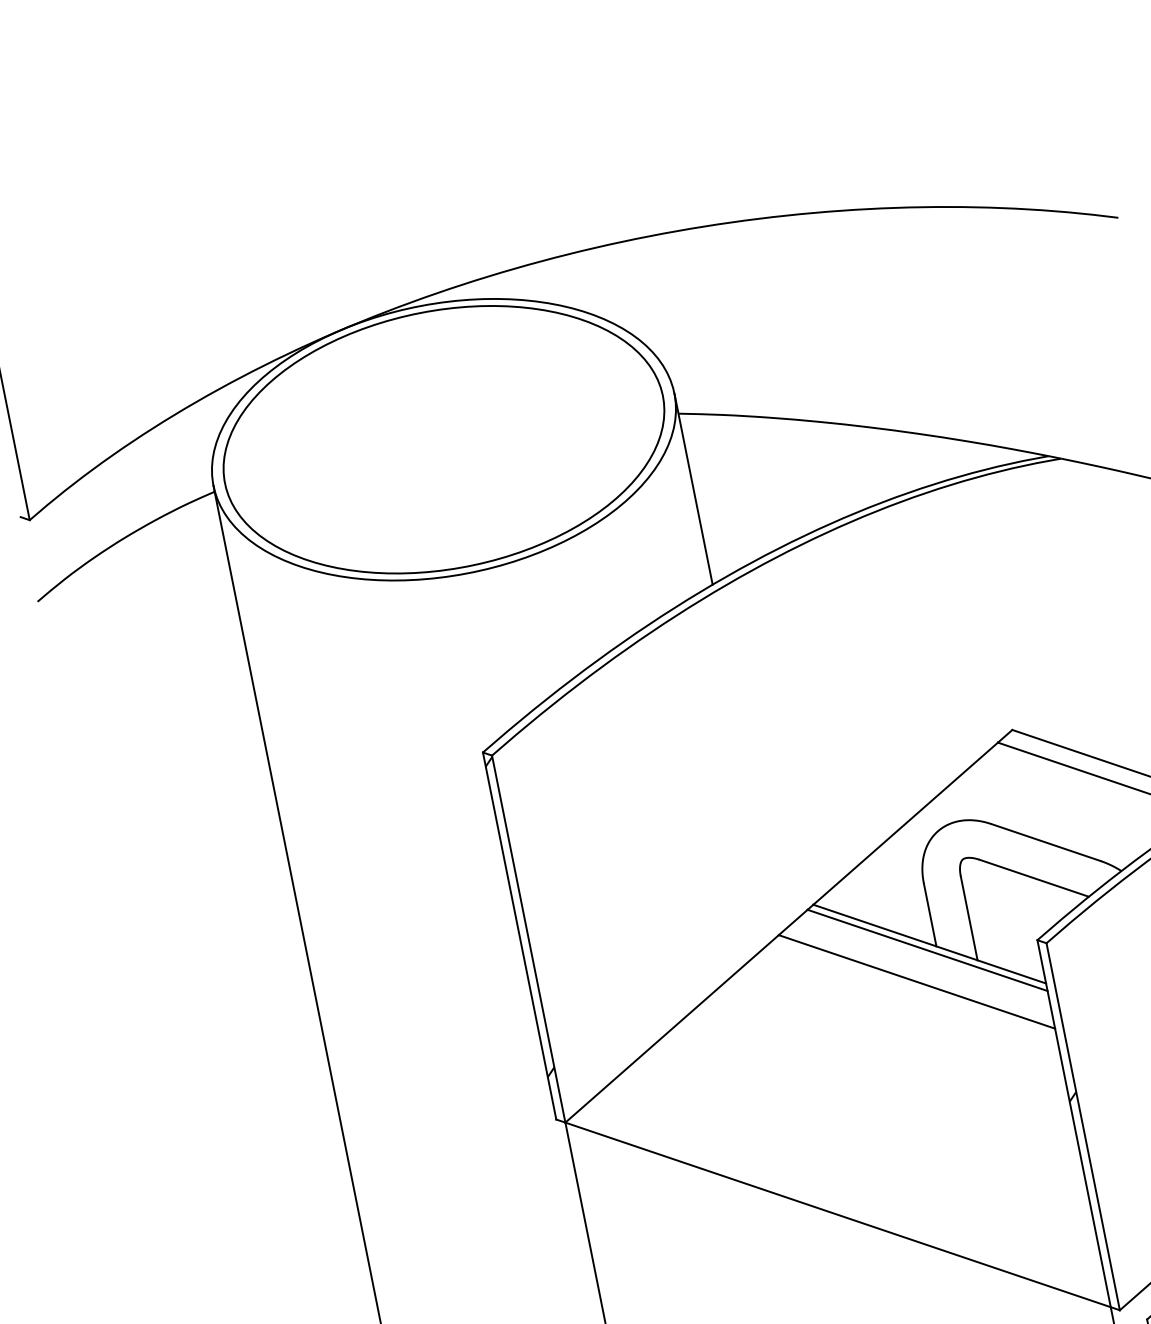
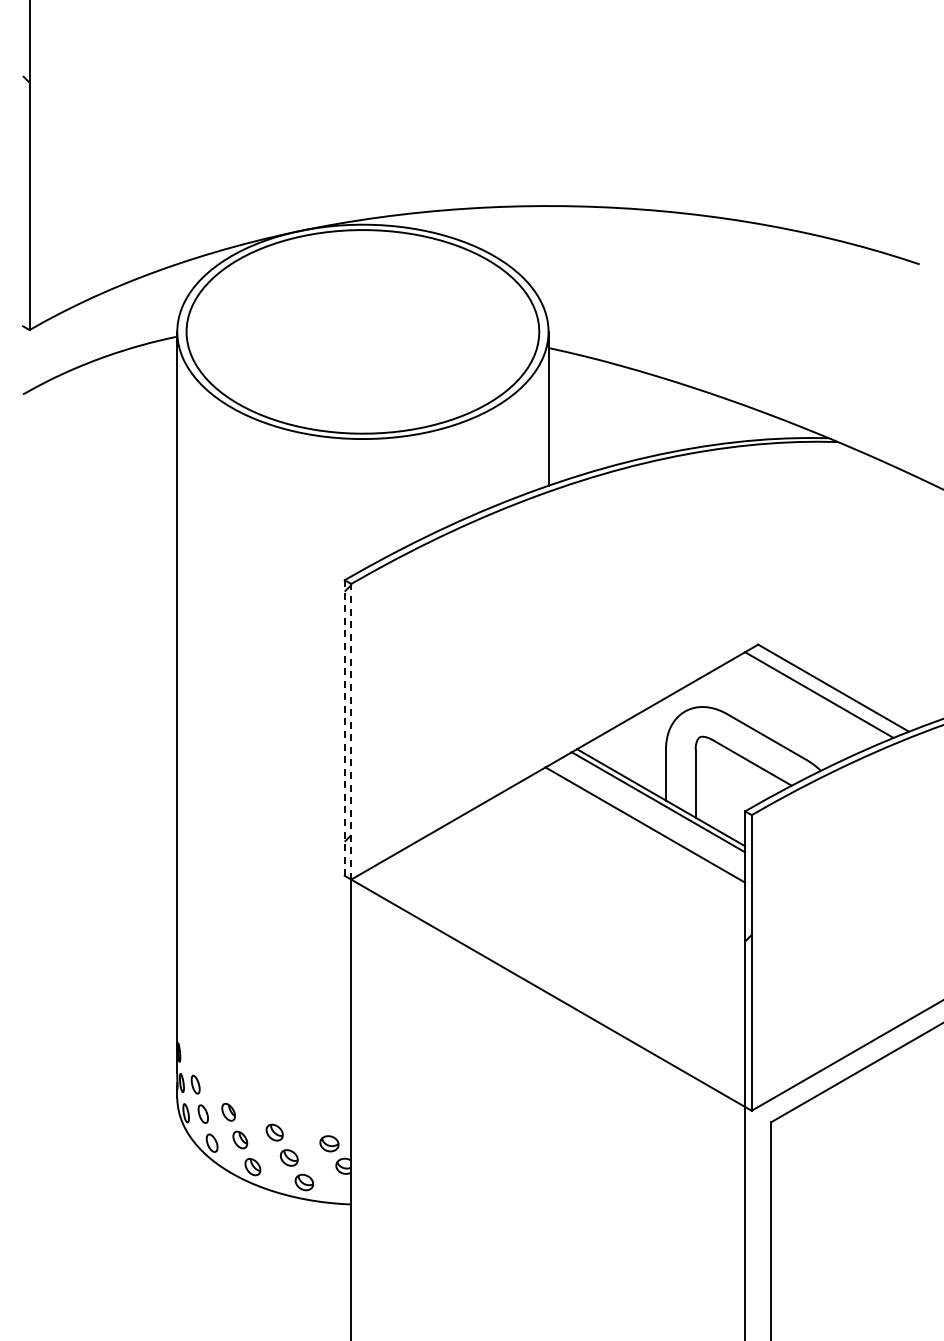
line: (519, 936) -> (344, 728), solid -> dashed
line: (528, 938) -> (351, 731), solid -> dashed

